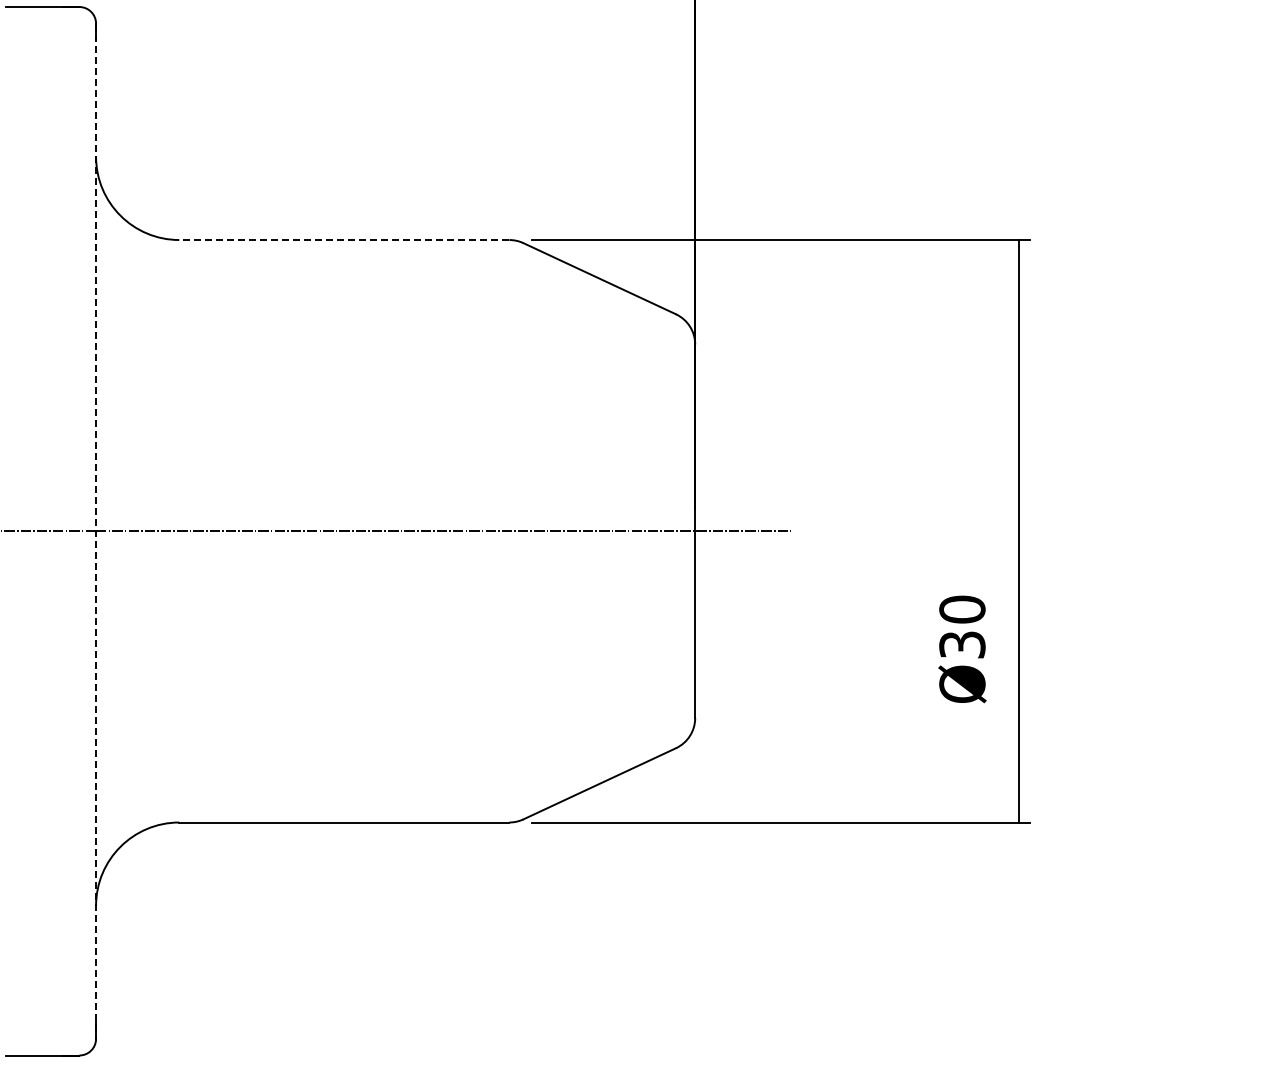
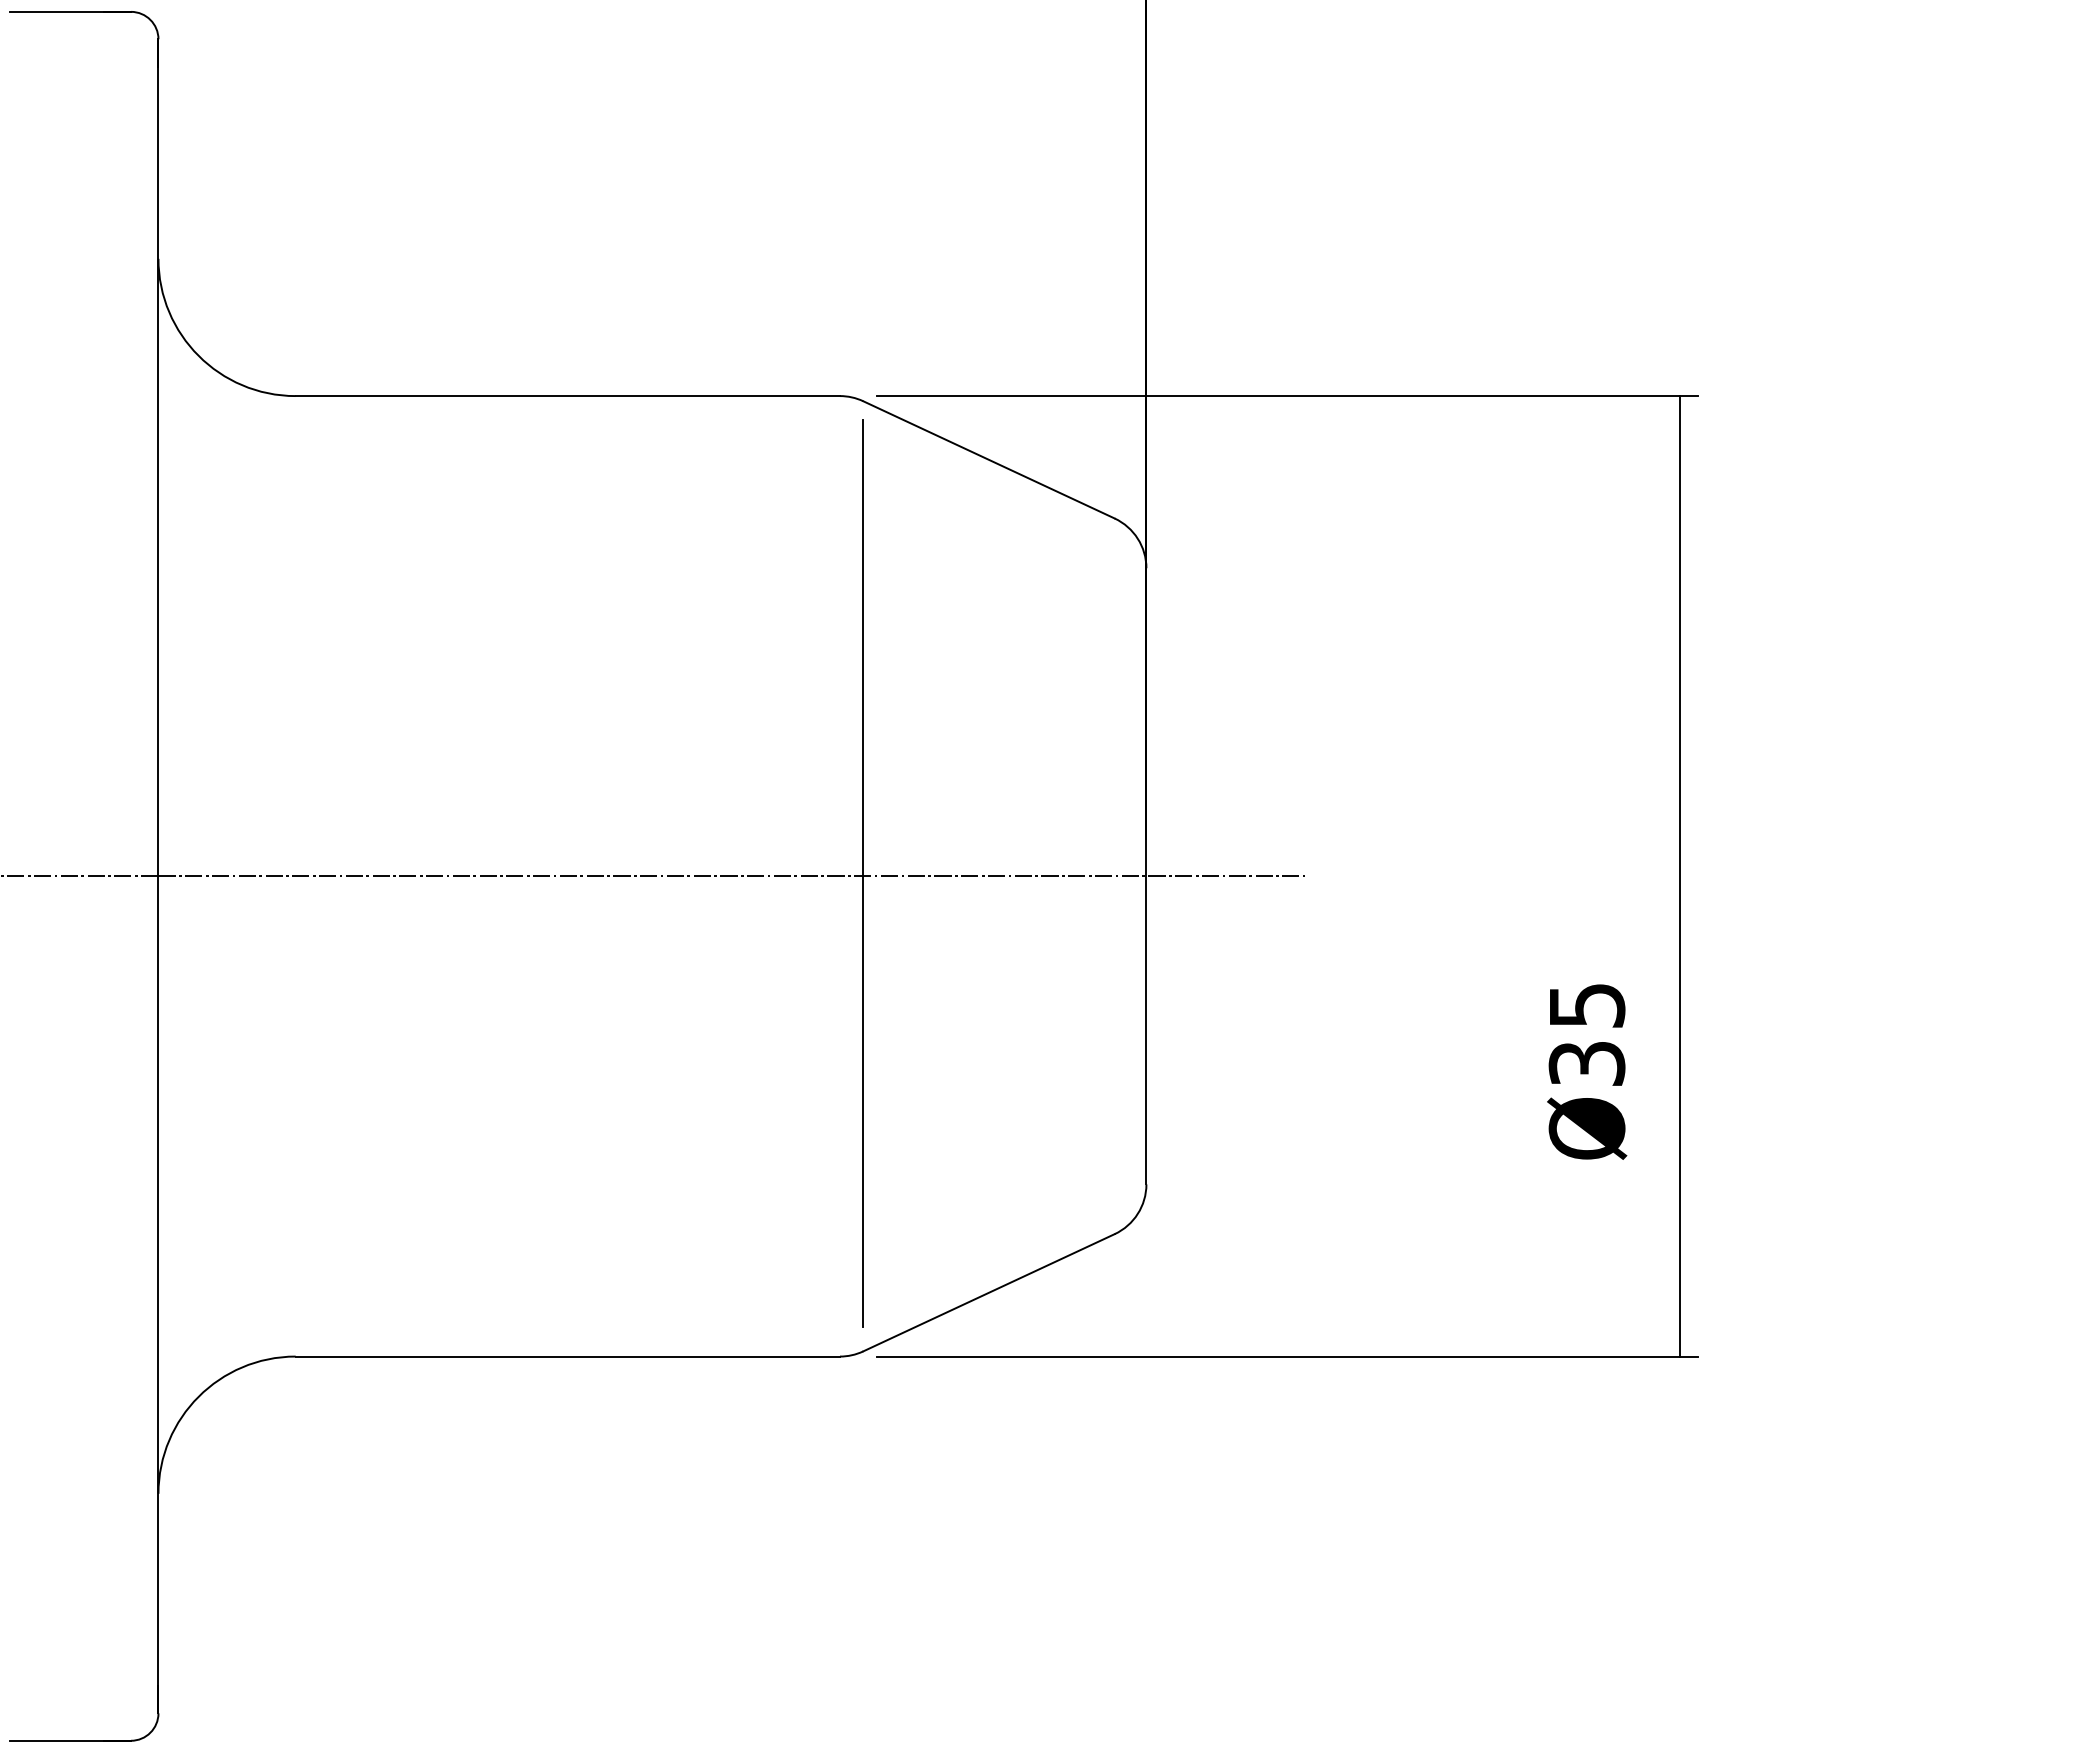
line: (343, 240) -> (566, 396), dashed -> solid
line: (523, 529) -> (863, 873), added
line: (96, 531) -> (159, 876), dashed -> solid
text: (962, 609) -> (1587, 1005), Ø30 -> Ø35

